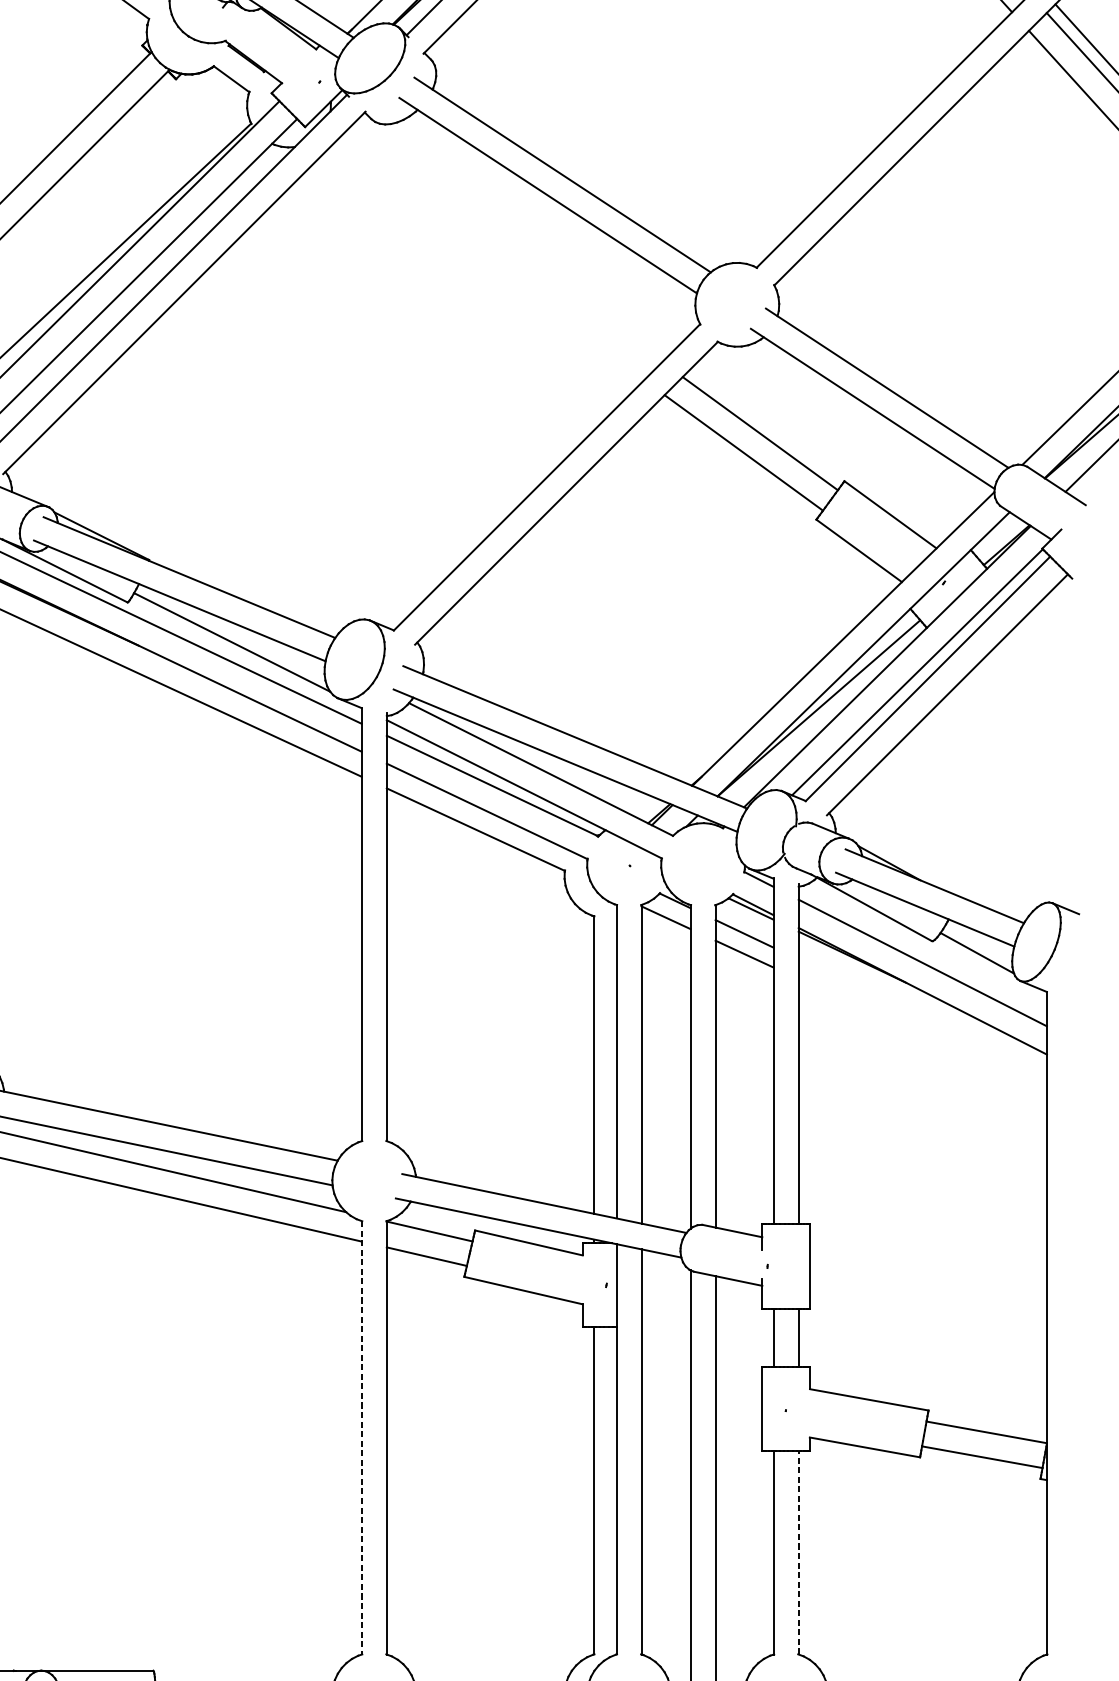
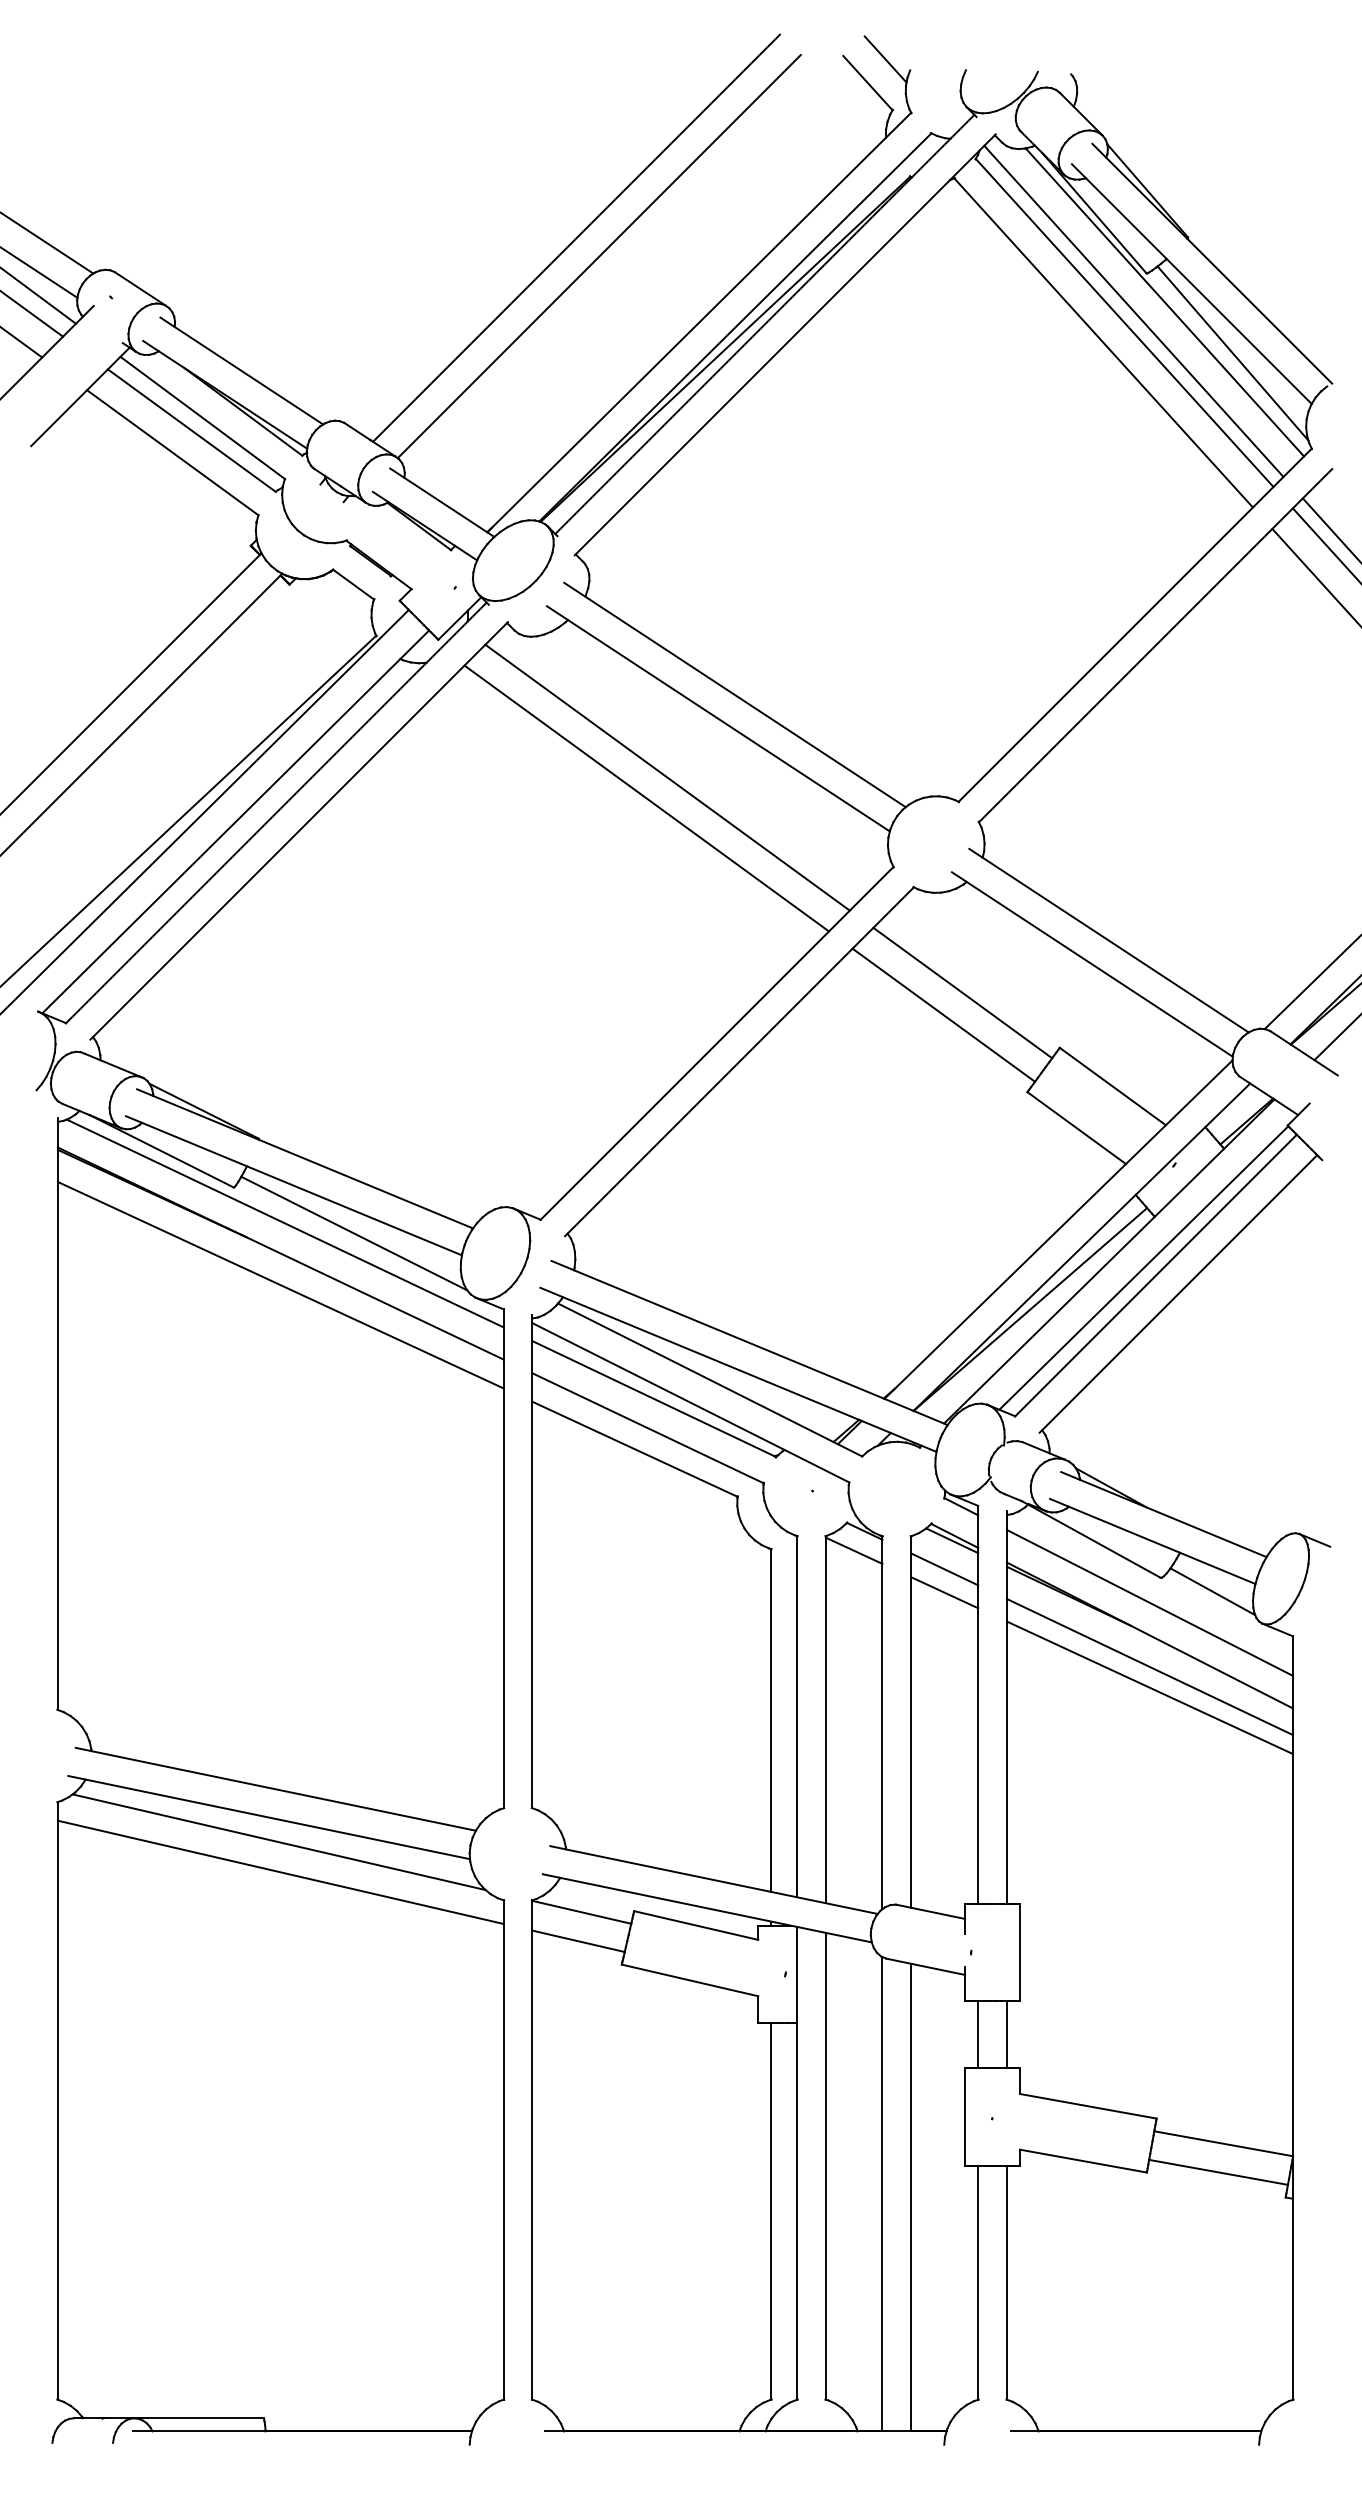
line: (504, 246) -> (667, 777), added
line: (485, 264) -> (646, 798), added
line: (923, 1019) -> (1150, 1667), added
line: (923, 1036) -> (1150, 1687), added
line: (361, 1438) -> (503, 2150), dashed -> solid
line: (799, 1552) -> (1007, 2282), dashed -> solid

